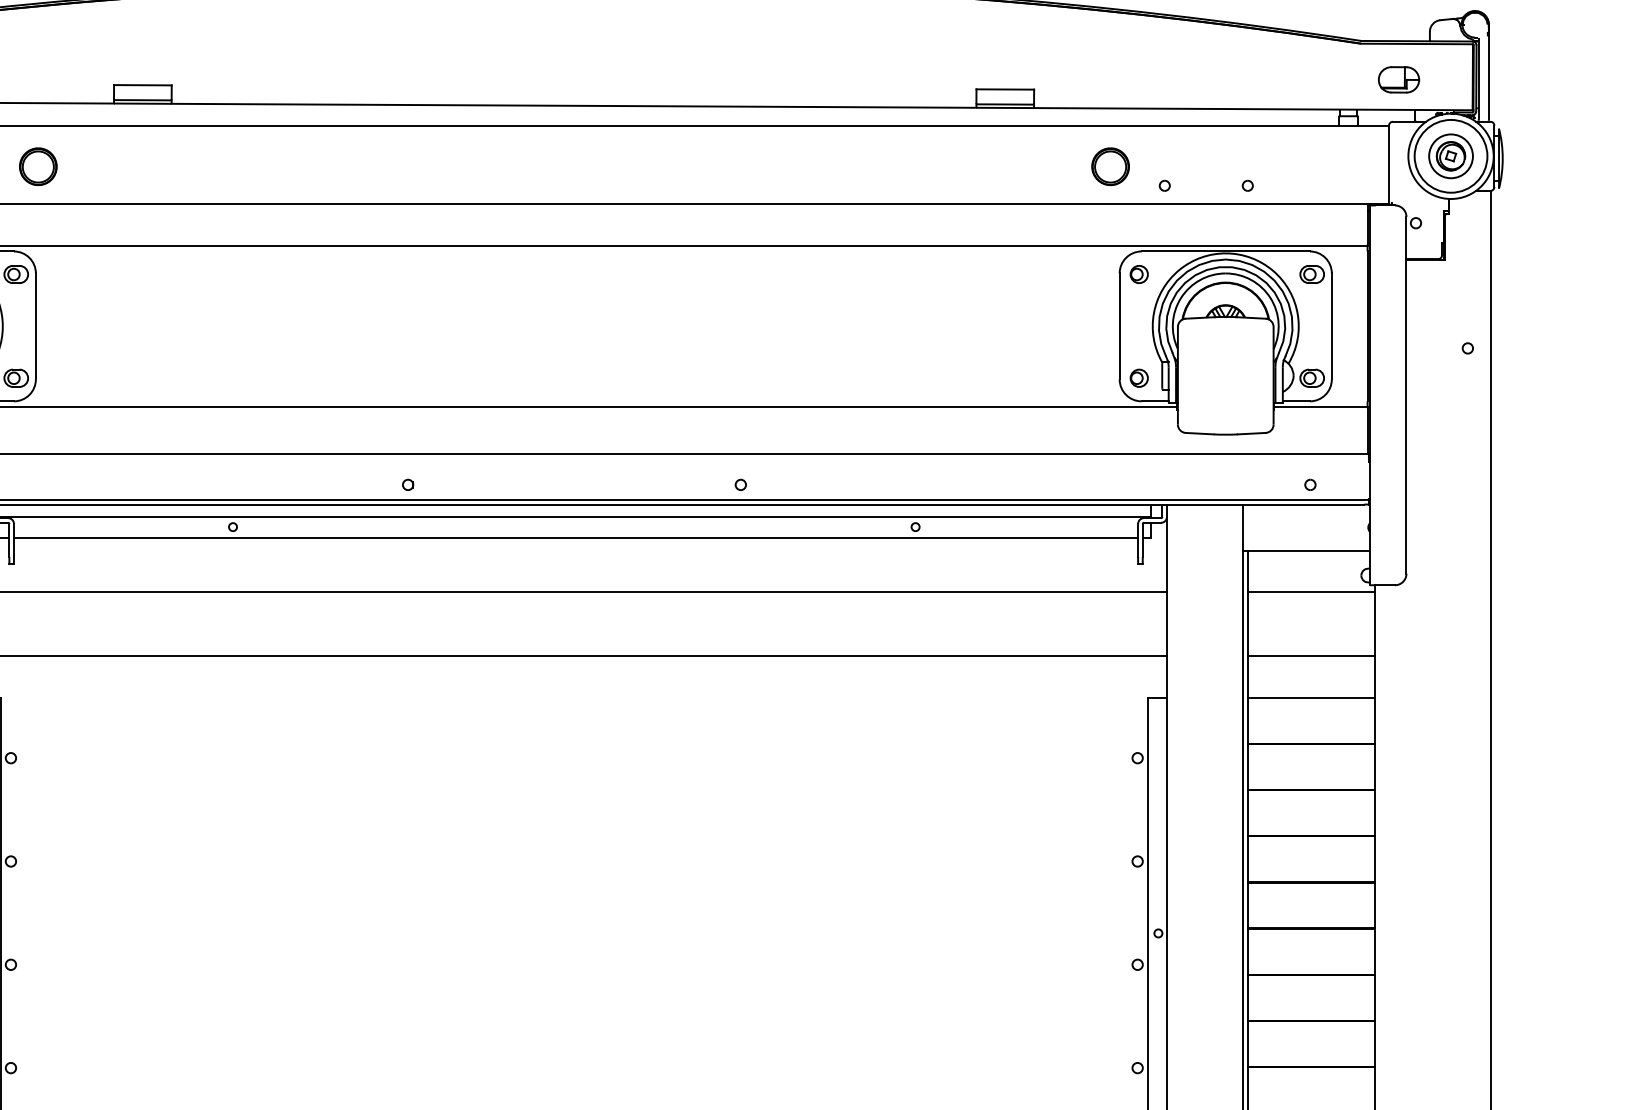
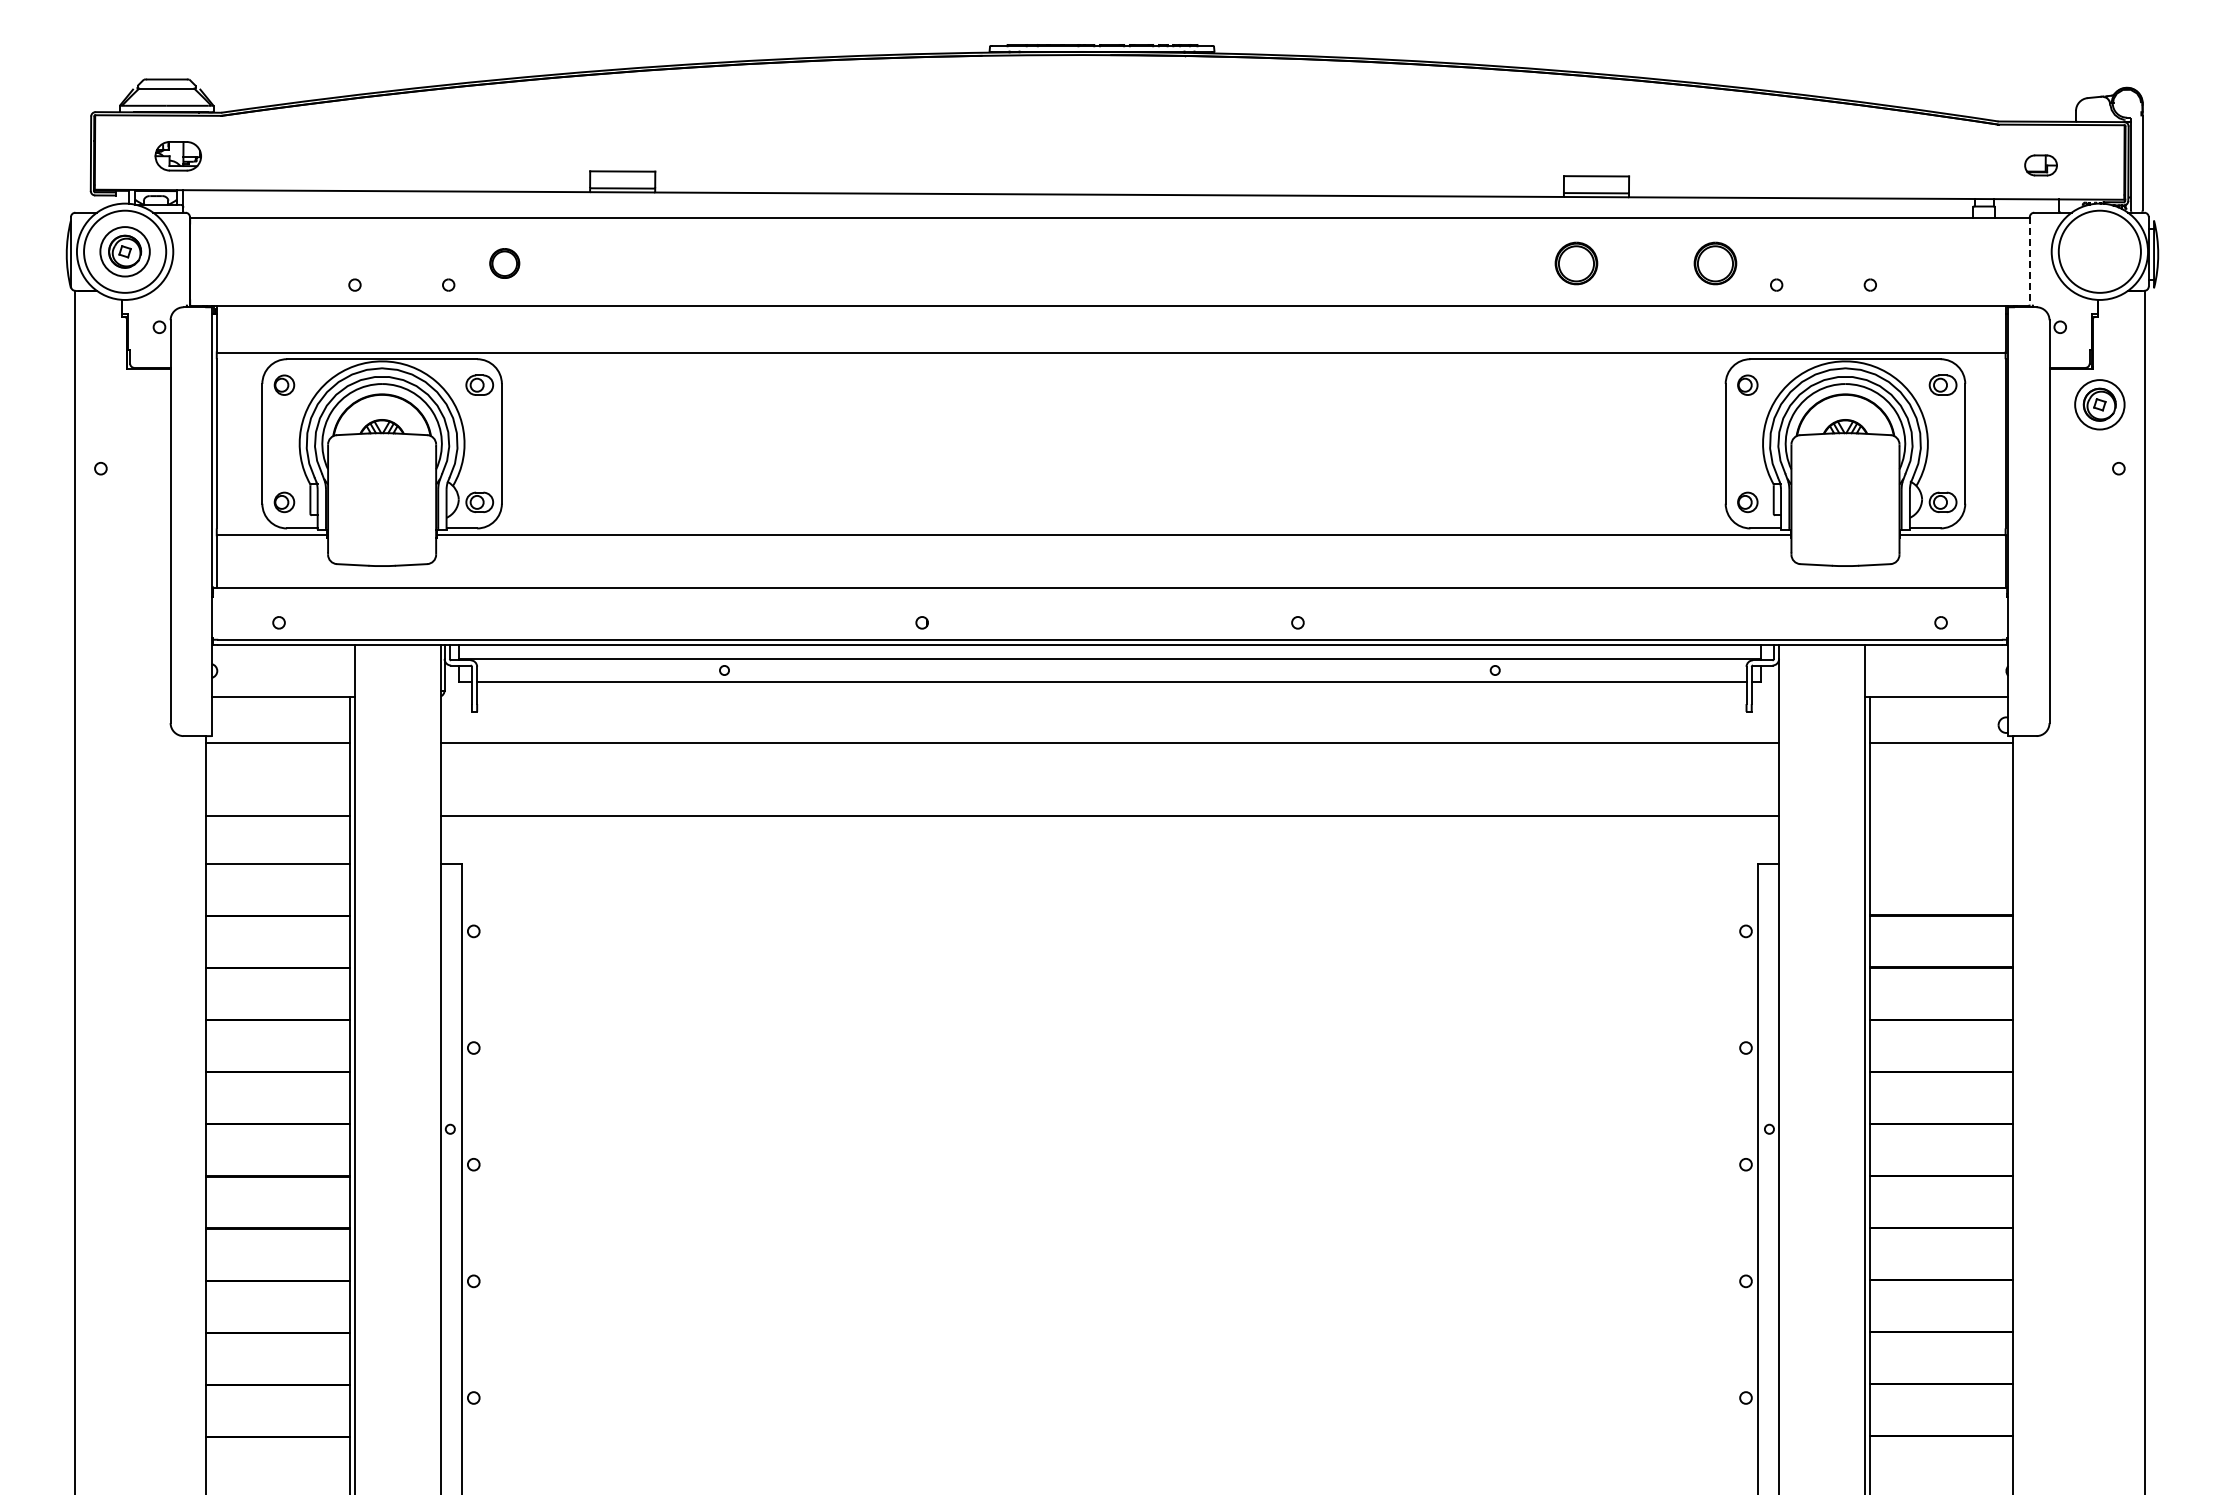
part: (1398, 79) -> (2040, 165), size x0.7
part: (1450, 156) -> (2099, 404), moved
line: (1388, 164) -> (2029, 260), solid -> dashed
part: (38, 166) -> (504, 263), size x0.7
part: (987, 166) -> (1576, 263), added
line: (1310, 656) -> (1941, 816), removed
line: (1310, 698) -> (1941, 863), removed

